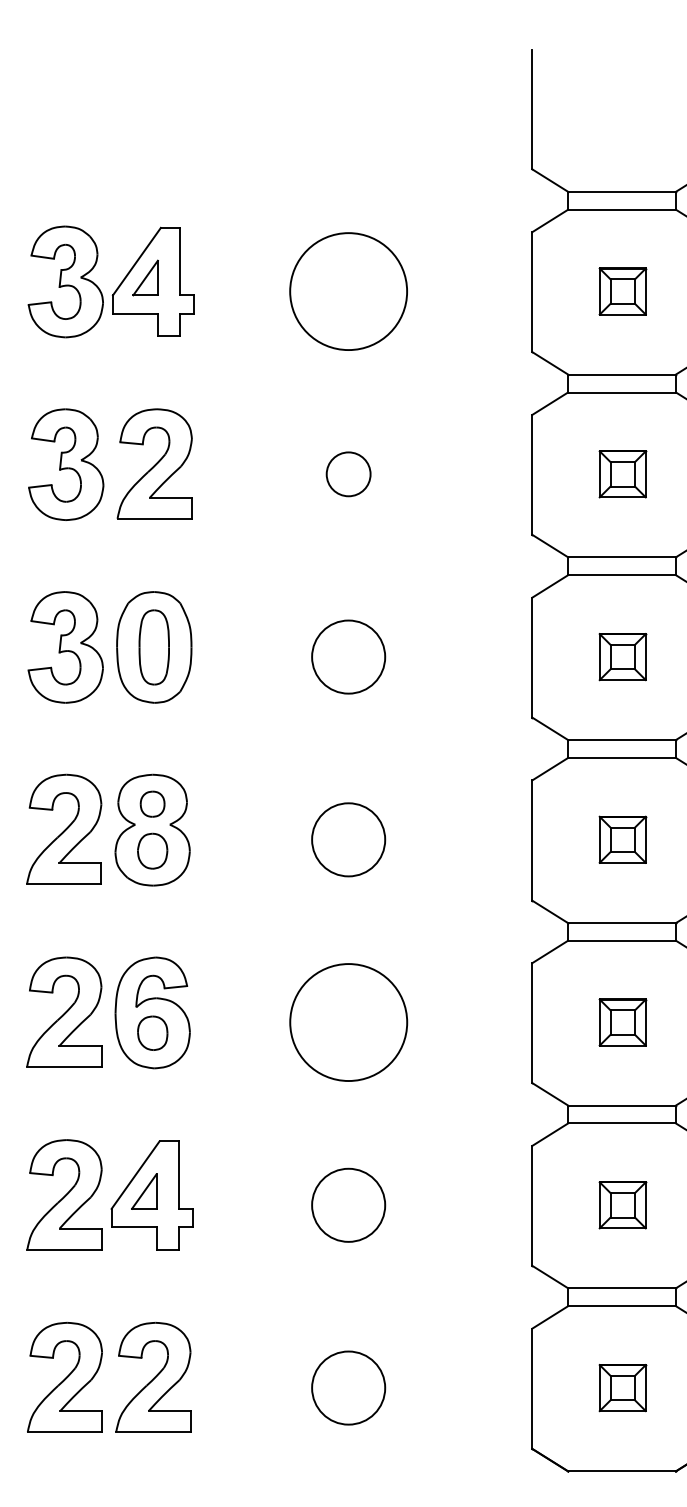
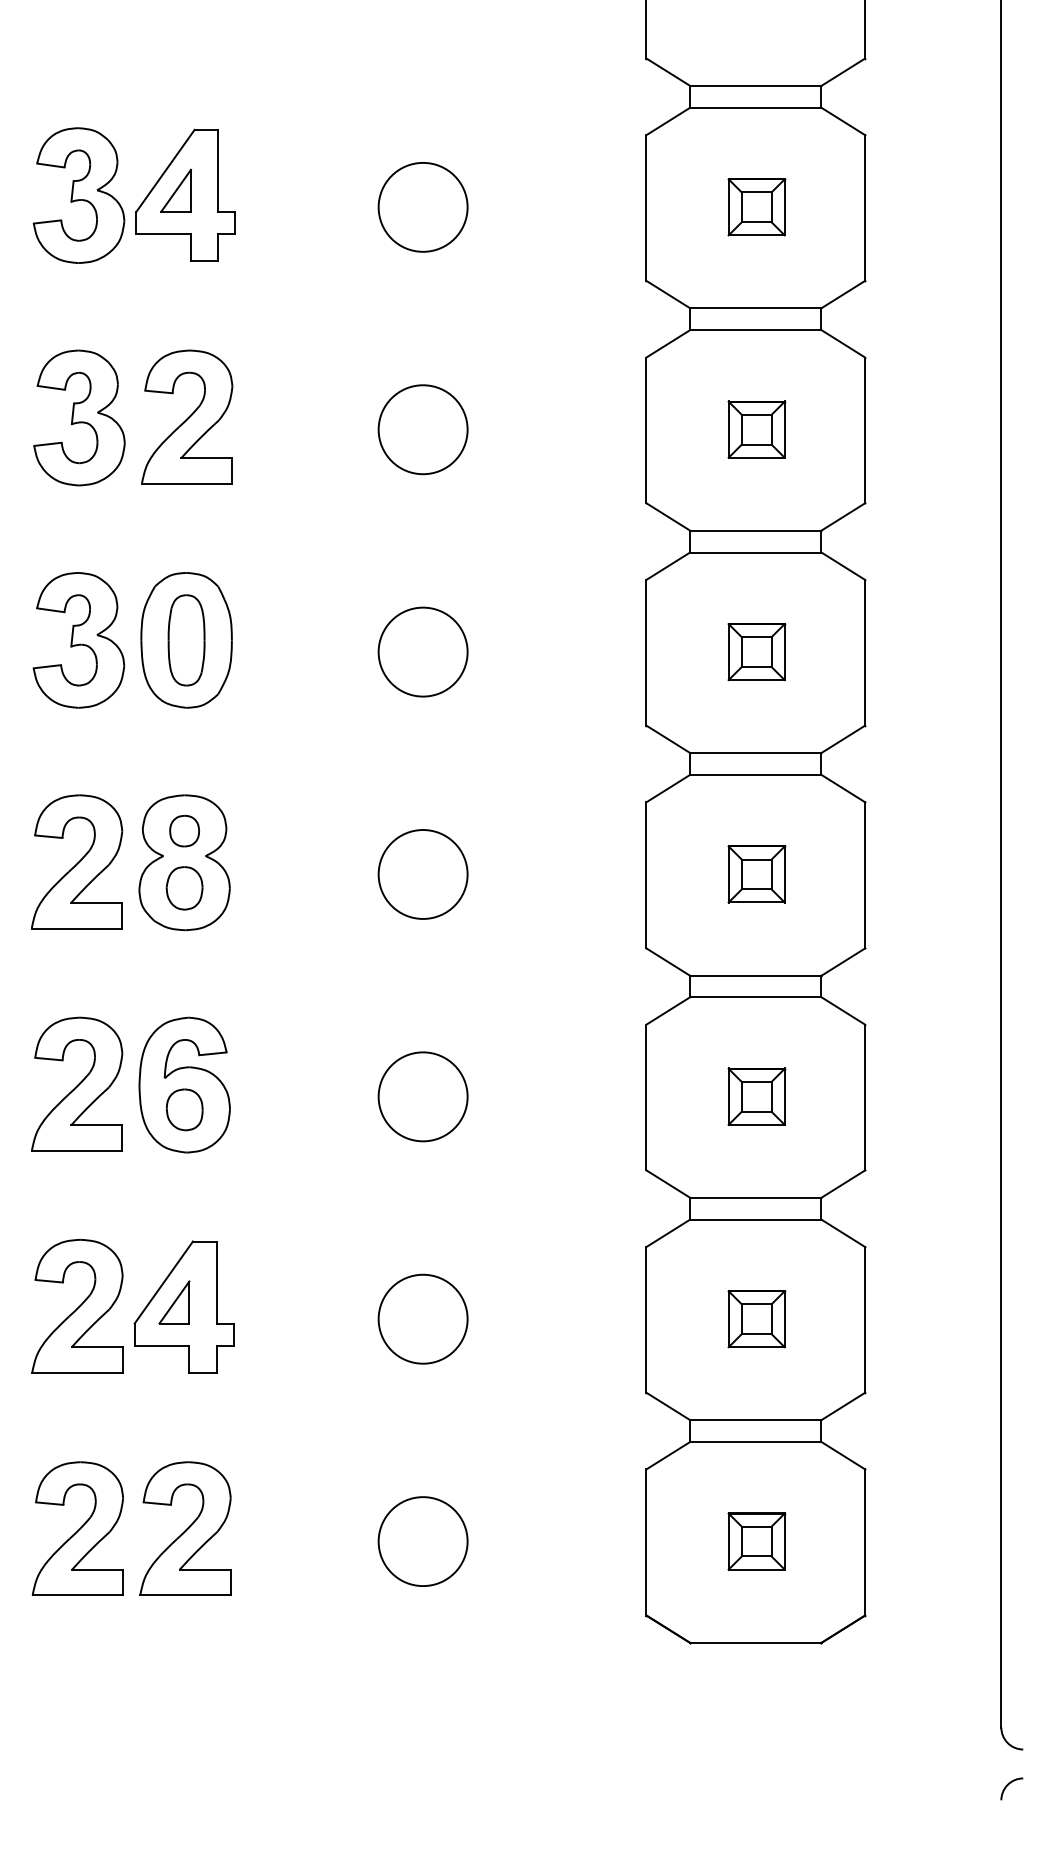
circle: (348, 290) -> (422, 206), size x0.62
circle: (348, 474) -> (422, 429), size x1.67
circle: (348, 1022) -> (422, 1096), size x0.62

